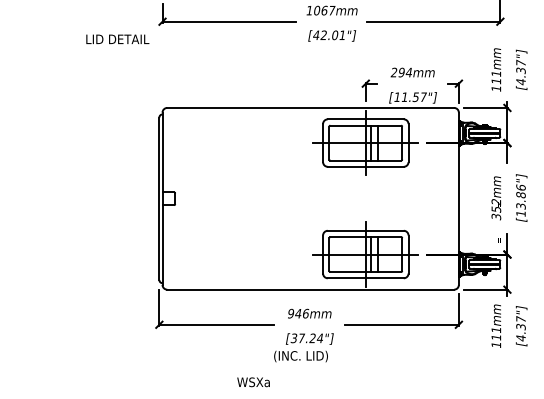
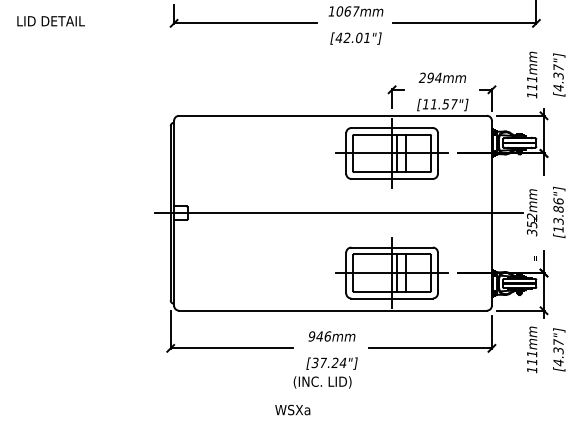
text: (117, 39) -> (50, 21), moved
line: (316, 199) -> (339, 213), added
text: (253, 381) -> (292, 409), moved

